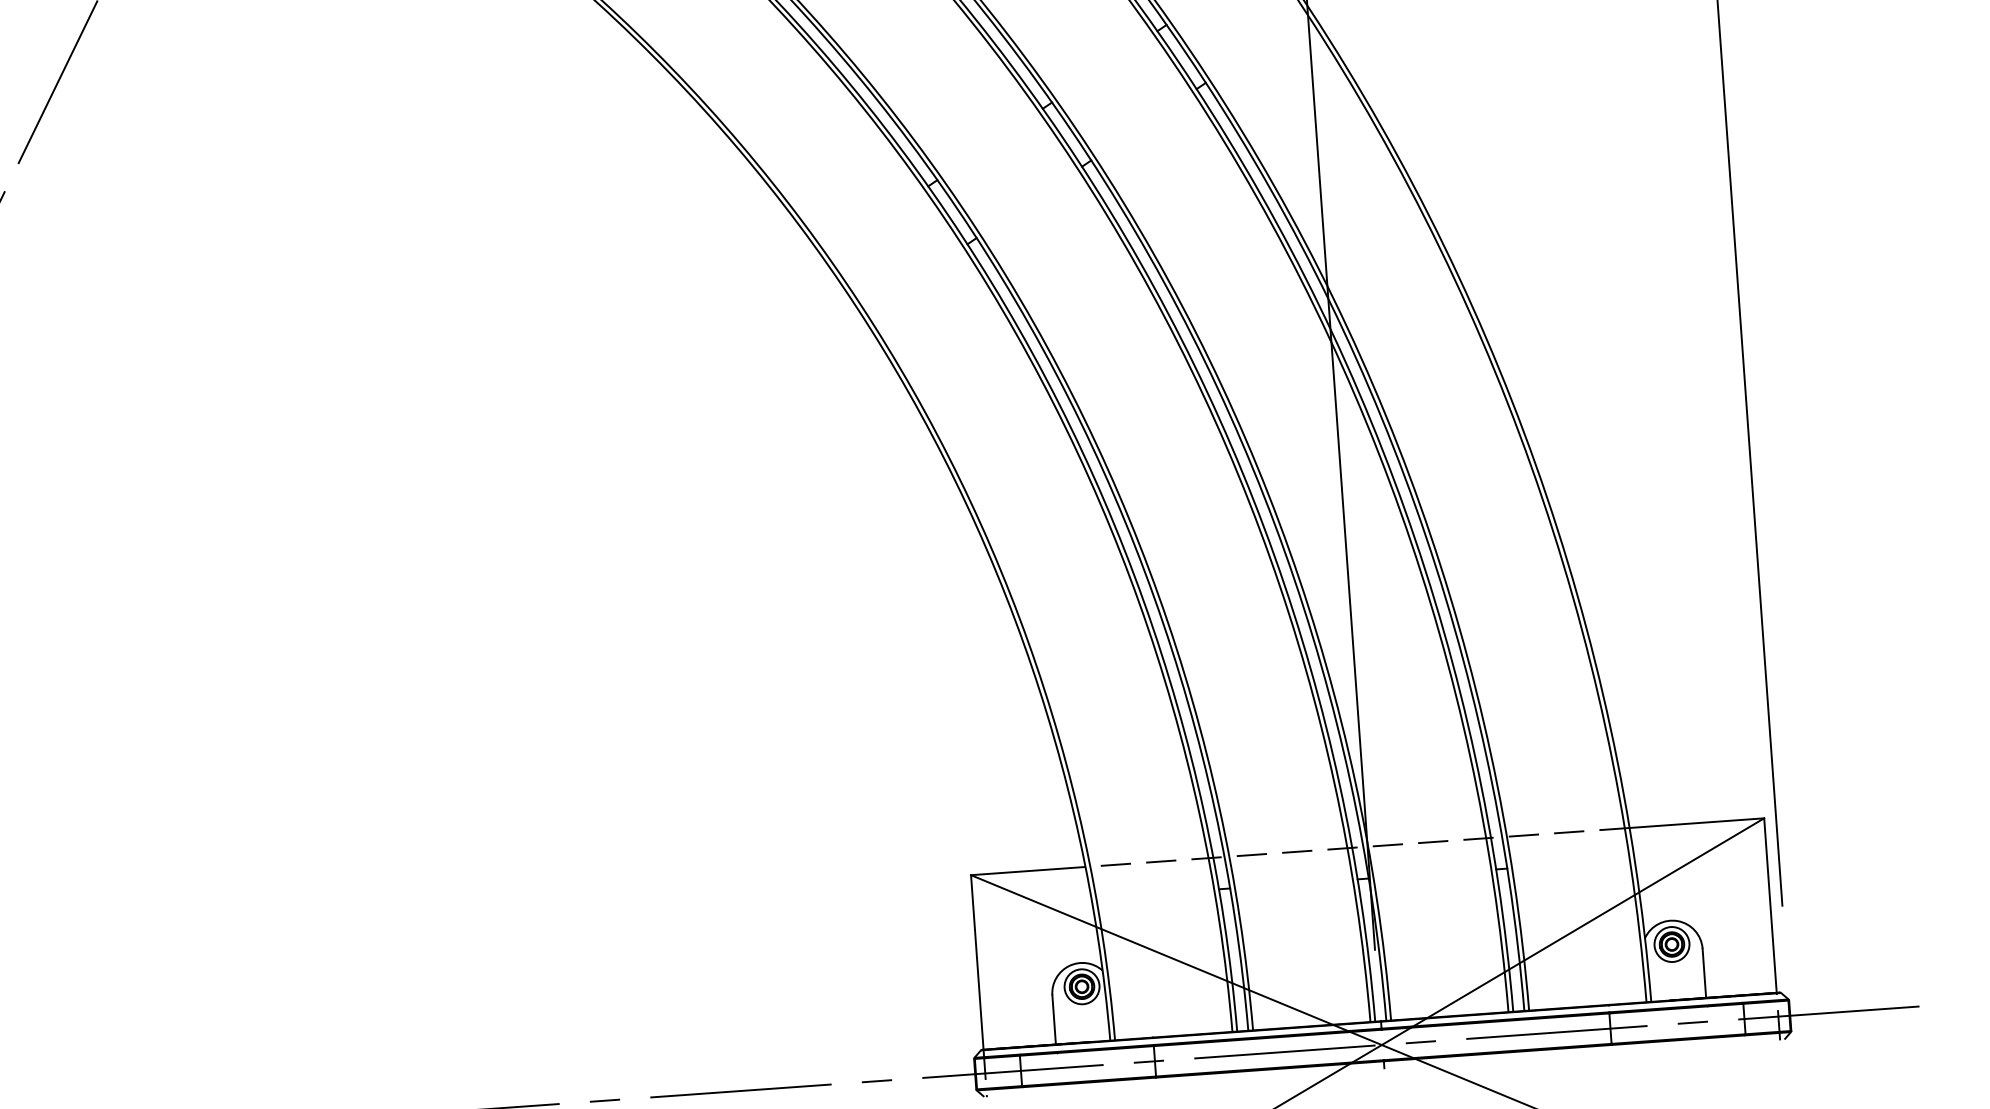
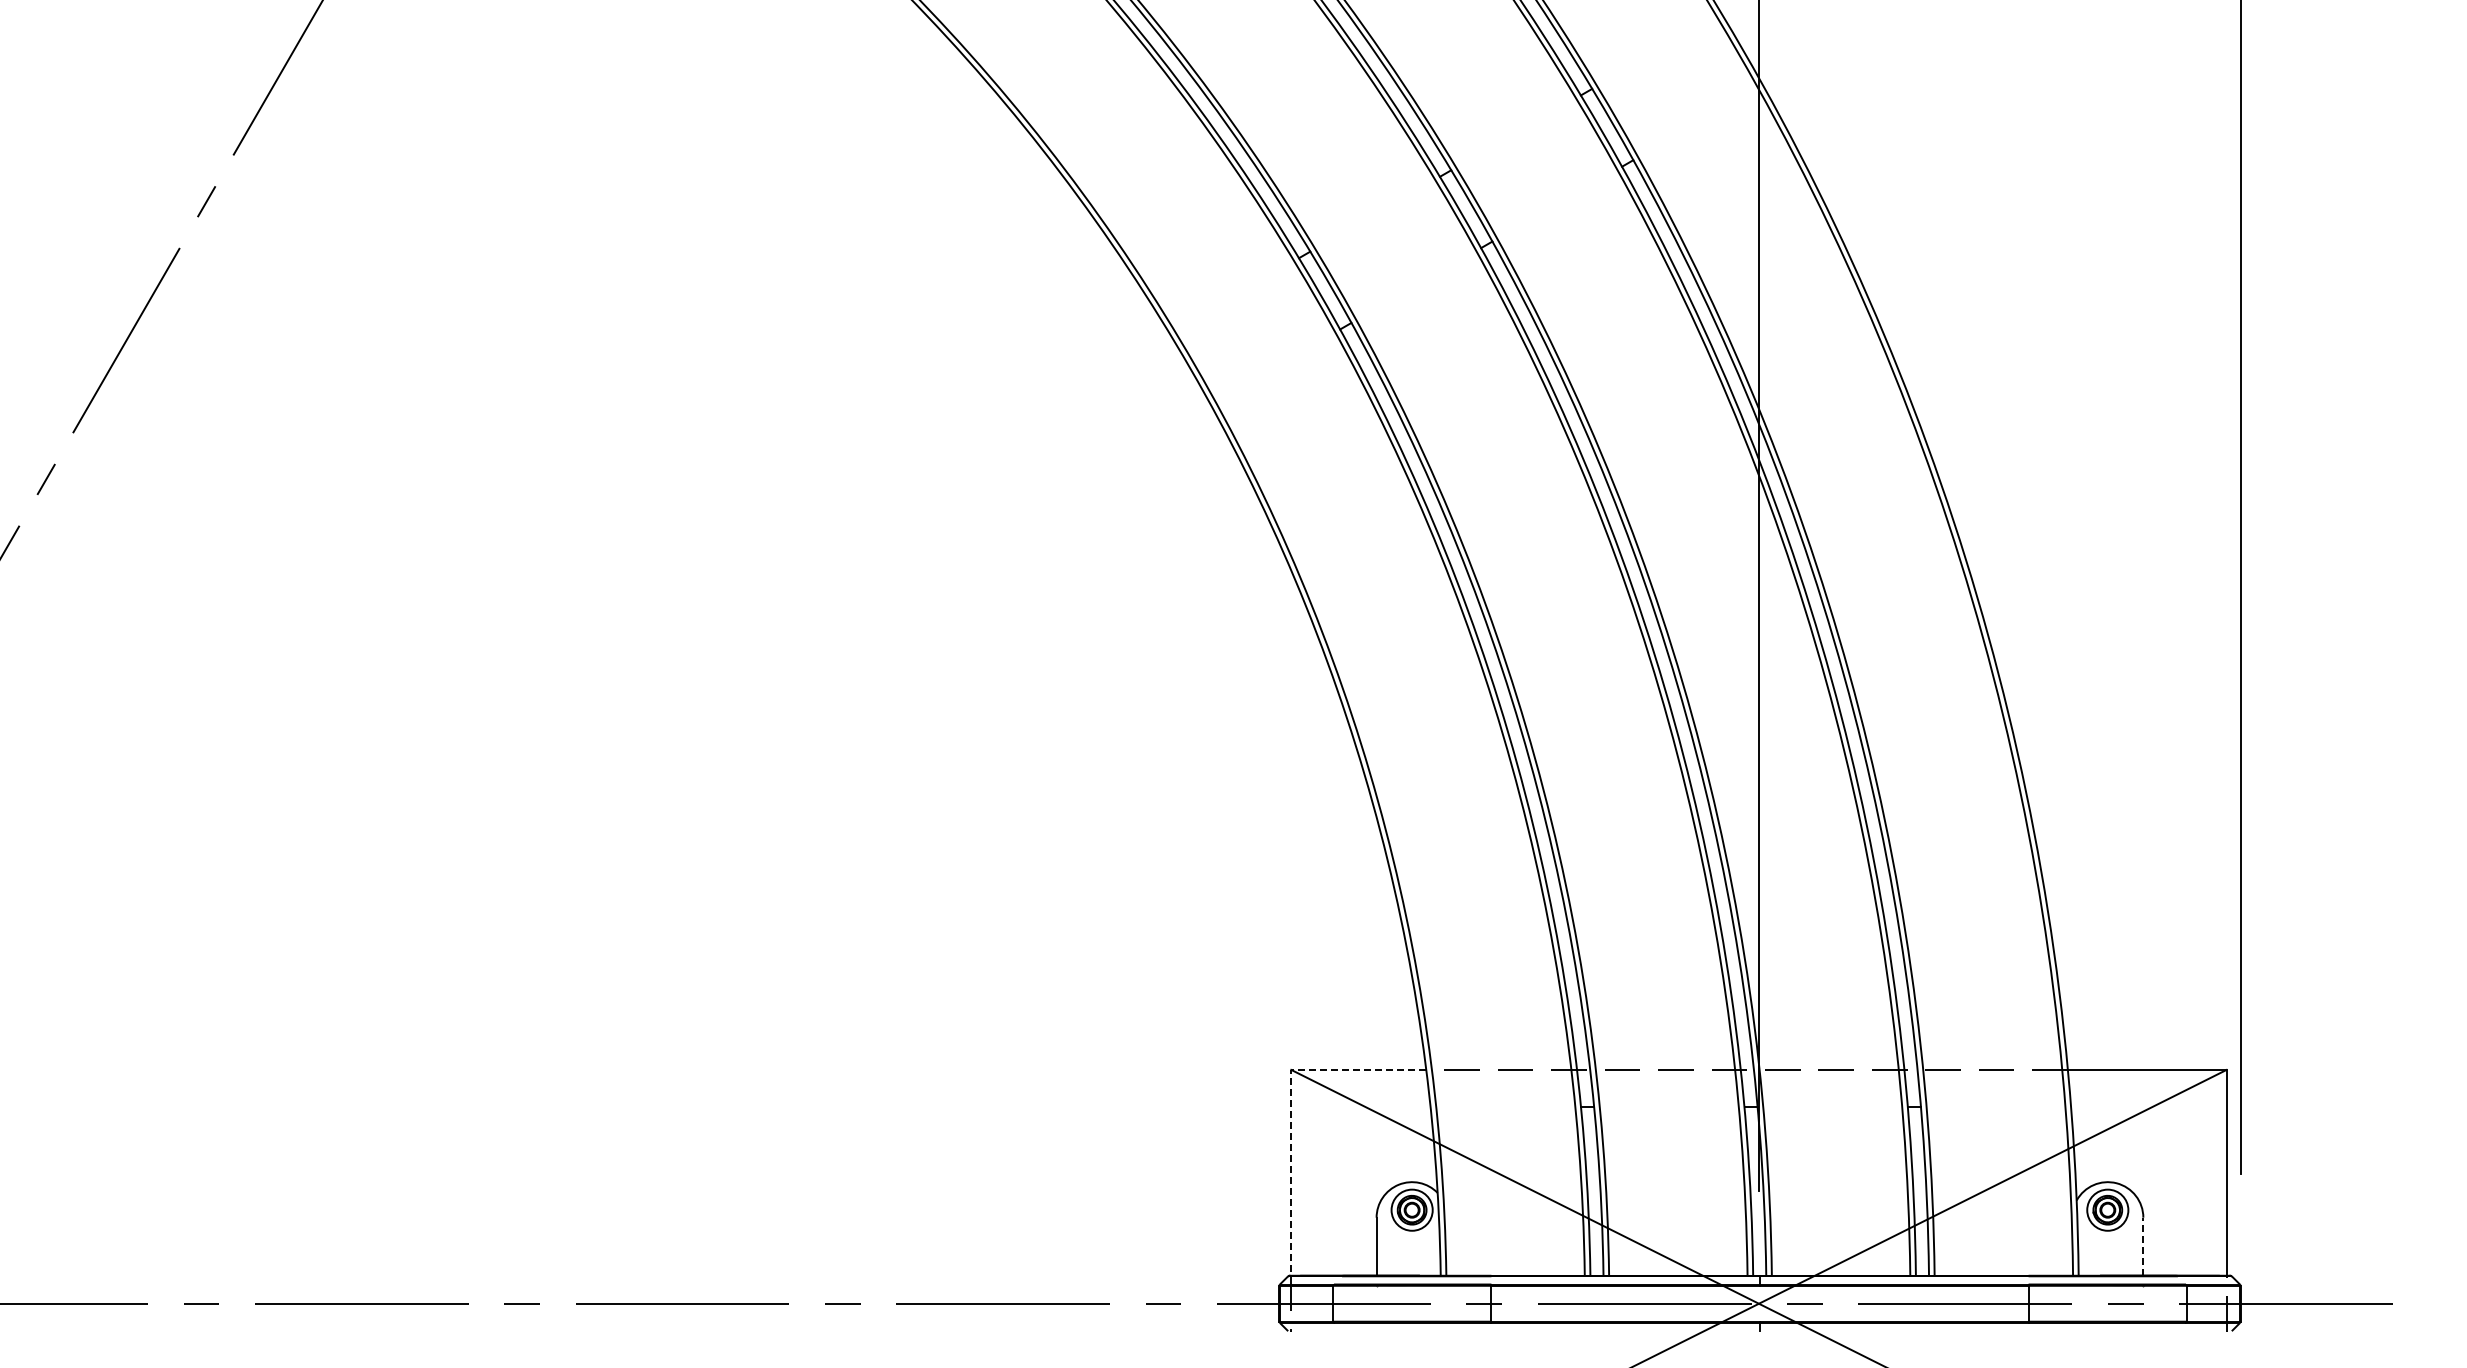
line: (973, 904) -> (1291, 1104), solid -> dashed
line: (1704, 973) -> (2143, 1246), solid -> dashed

